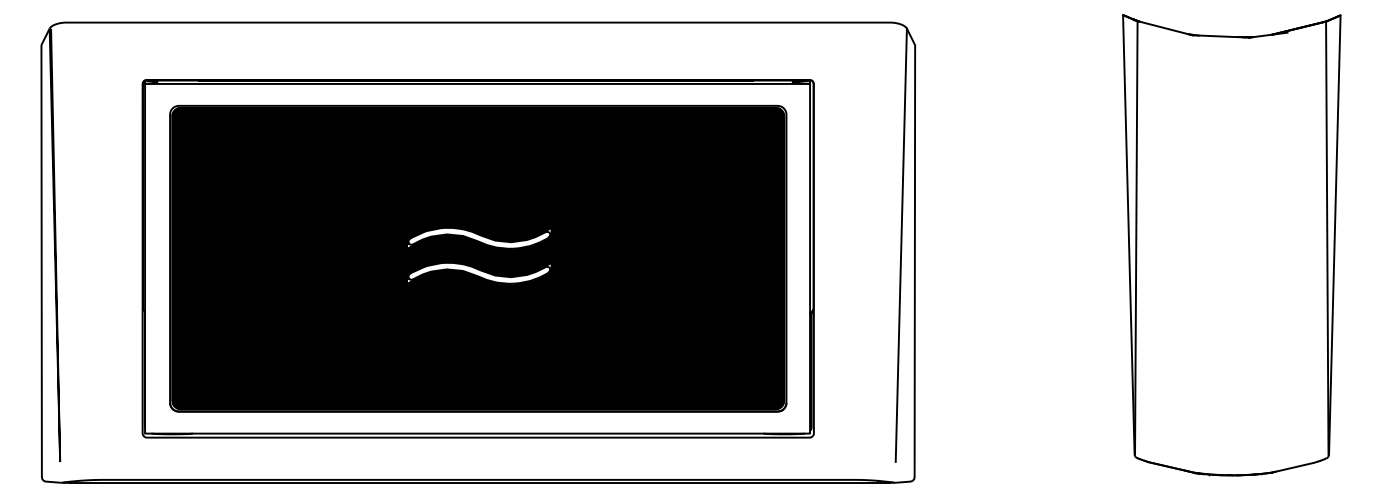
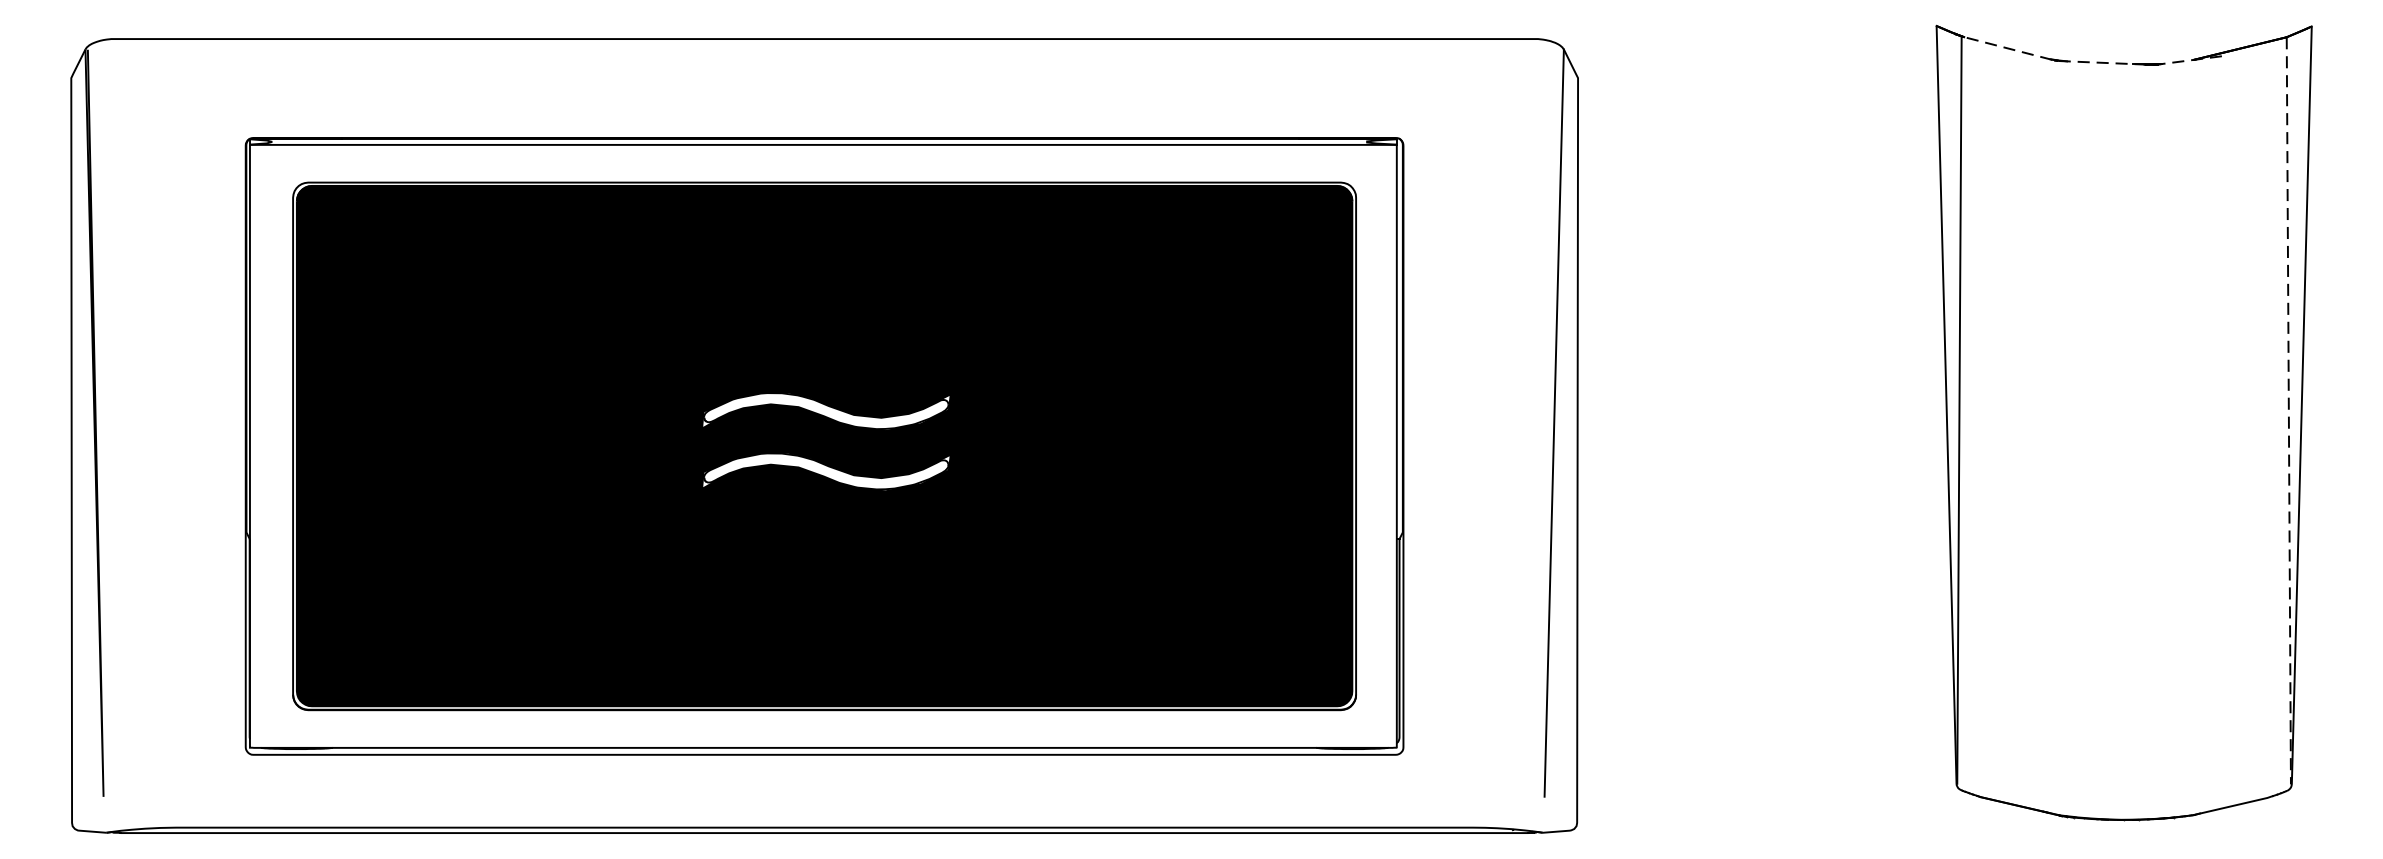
line: (1212, 36) -> (2090, 63), solid -> dashed
line: (1327, 238) -> (2289, 411), solid -> dashed

